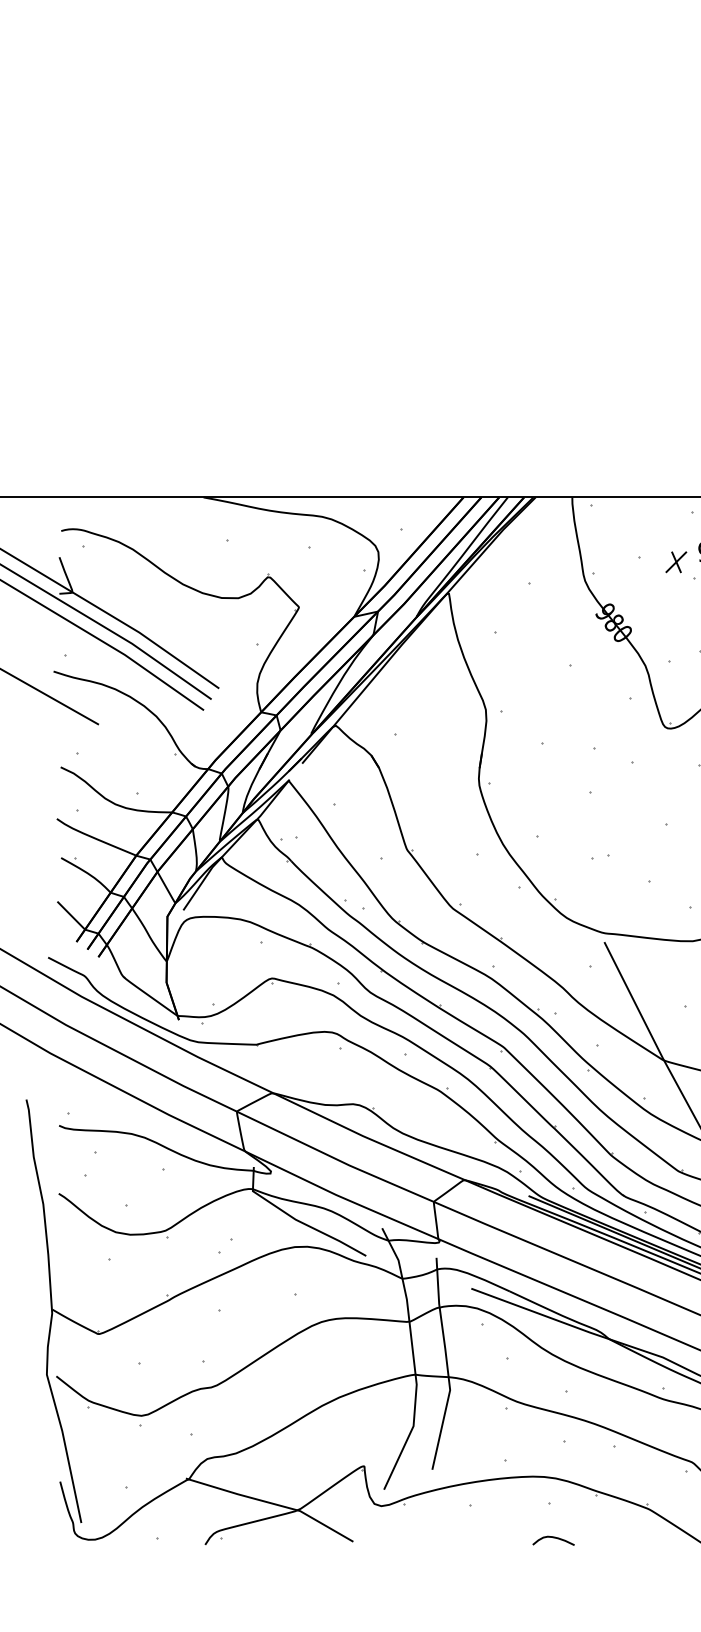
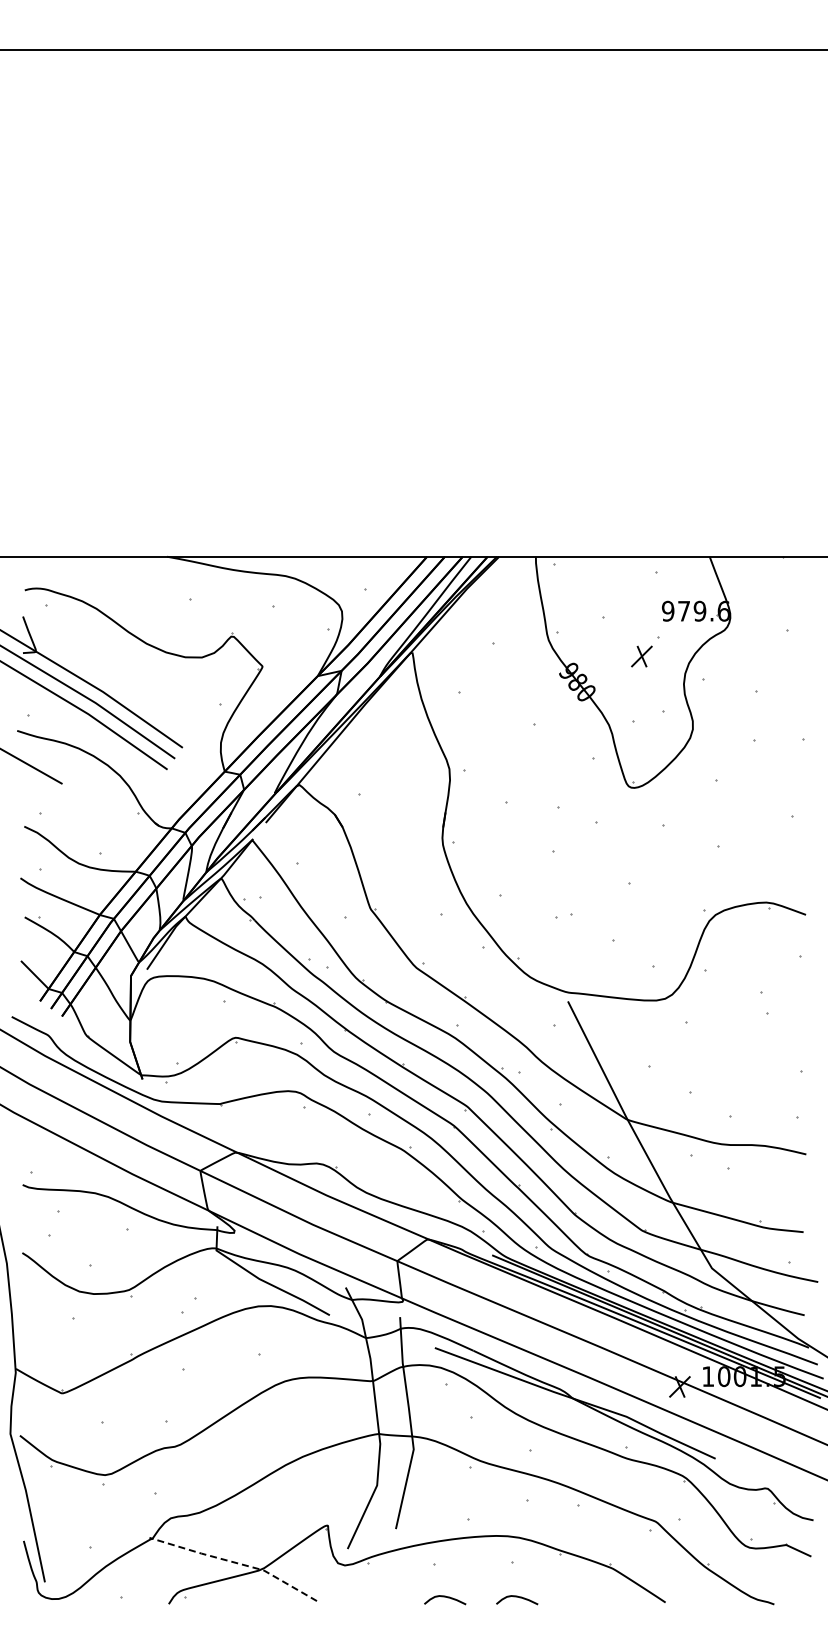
part: (675, 562) -> (641, 656), moved
line: (271, 1503) -> (235, 1562), solid -> dashed
curve: (483, 1539) -> (447, 1598), added

